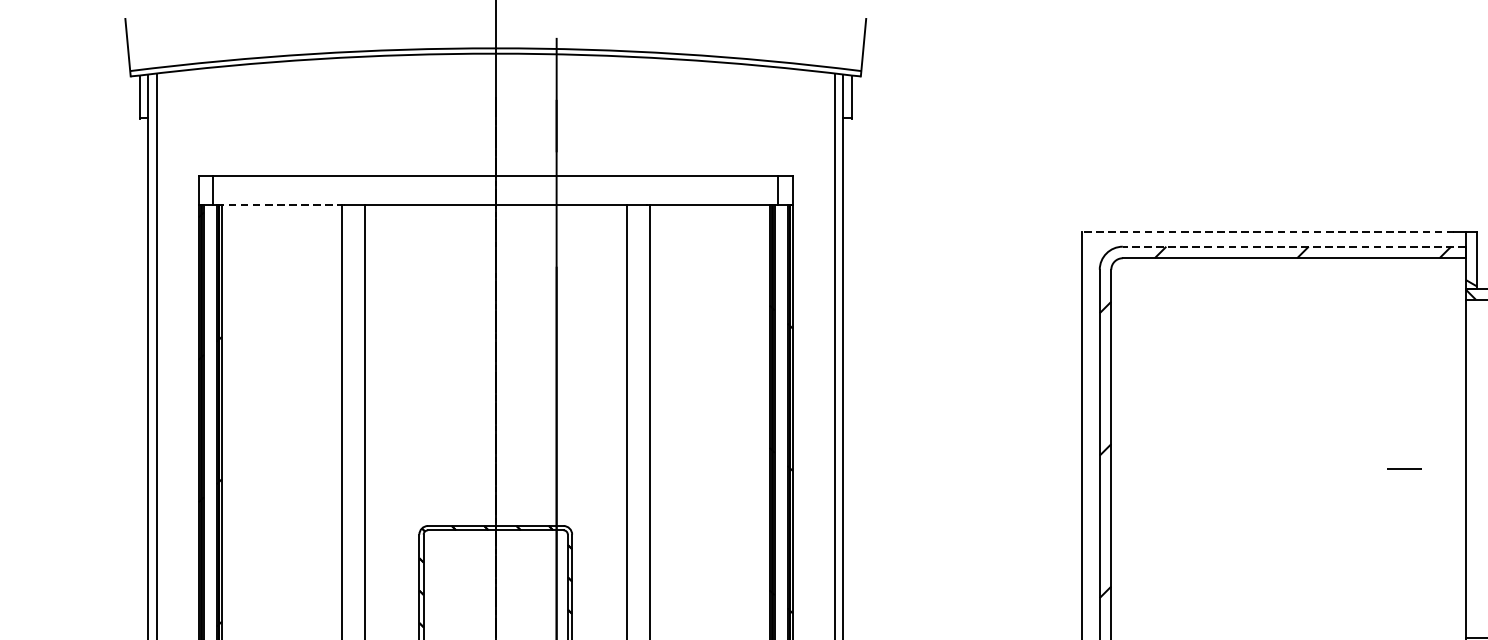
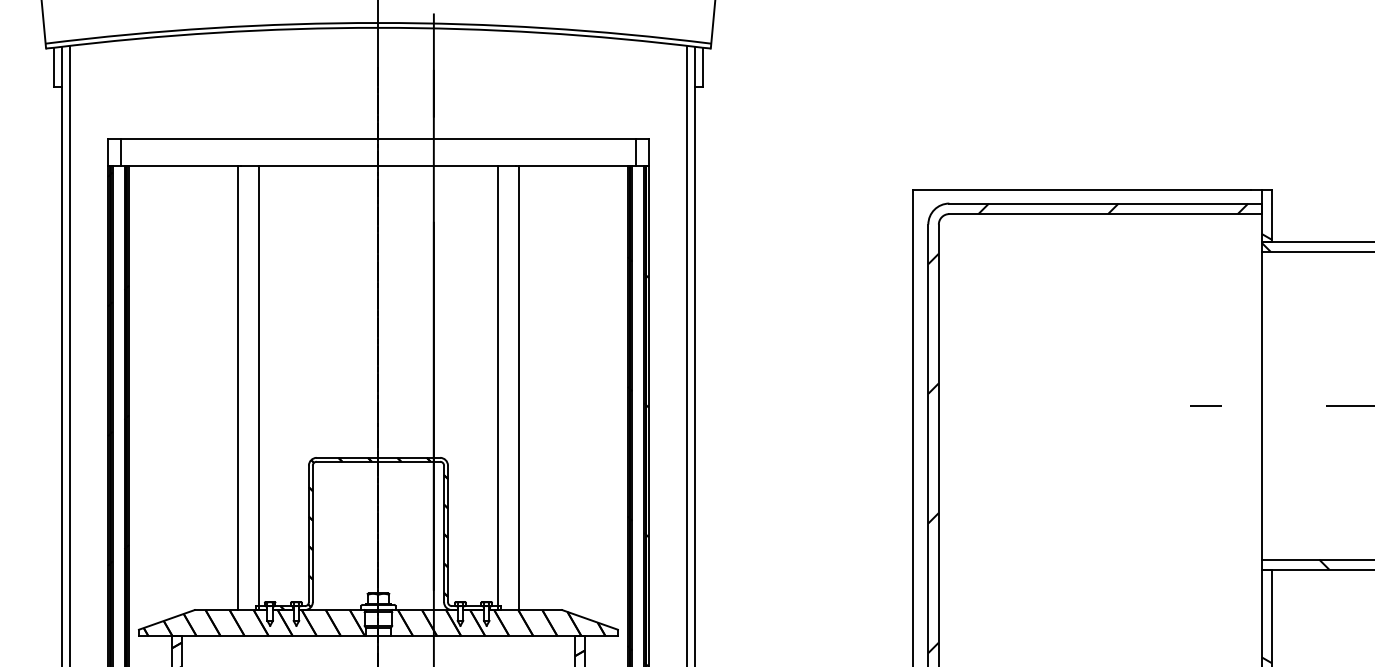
line: (282, 204) -> (184, 165), dashed -> solid
line: (1268, 232) -> (1081, 190), dashed -> solid
line: (1294, 246) -> (1105, 203), dashed -> solid

